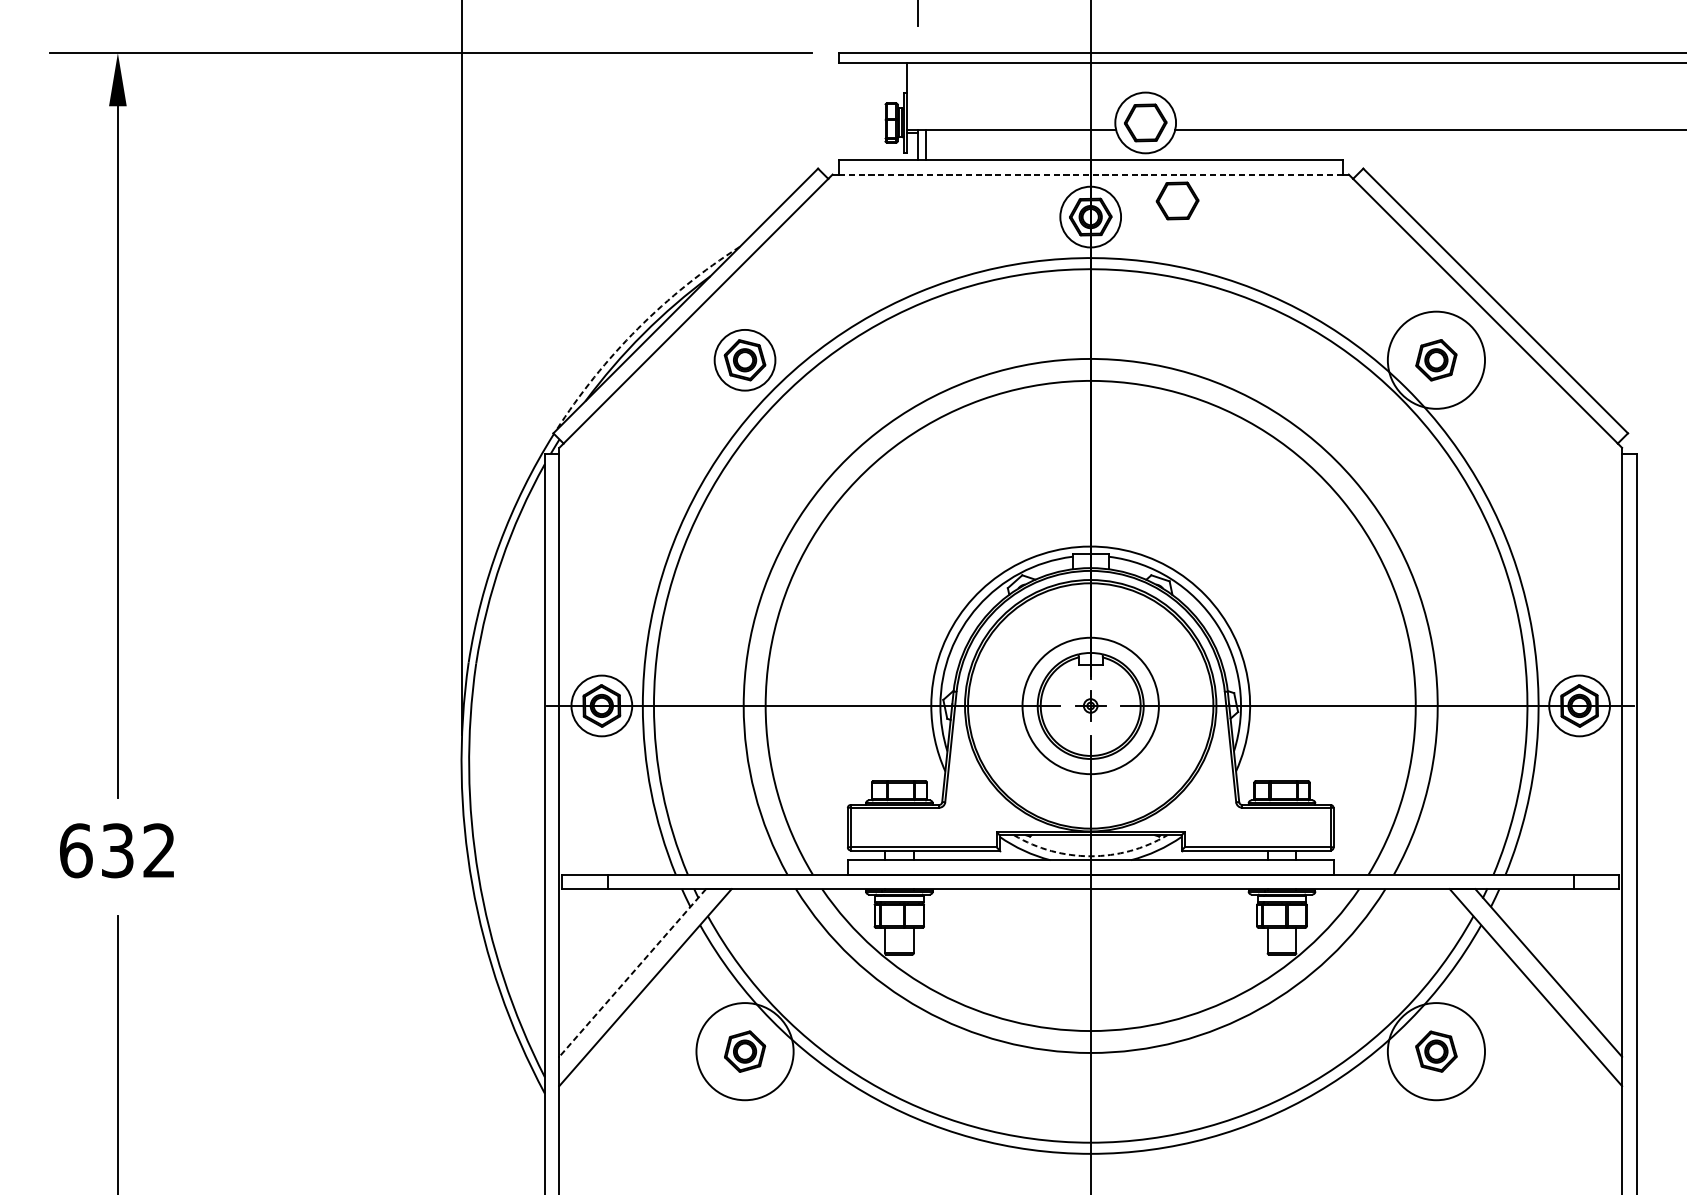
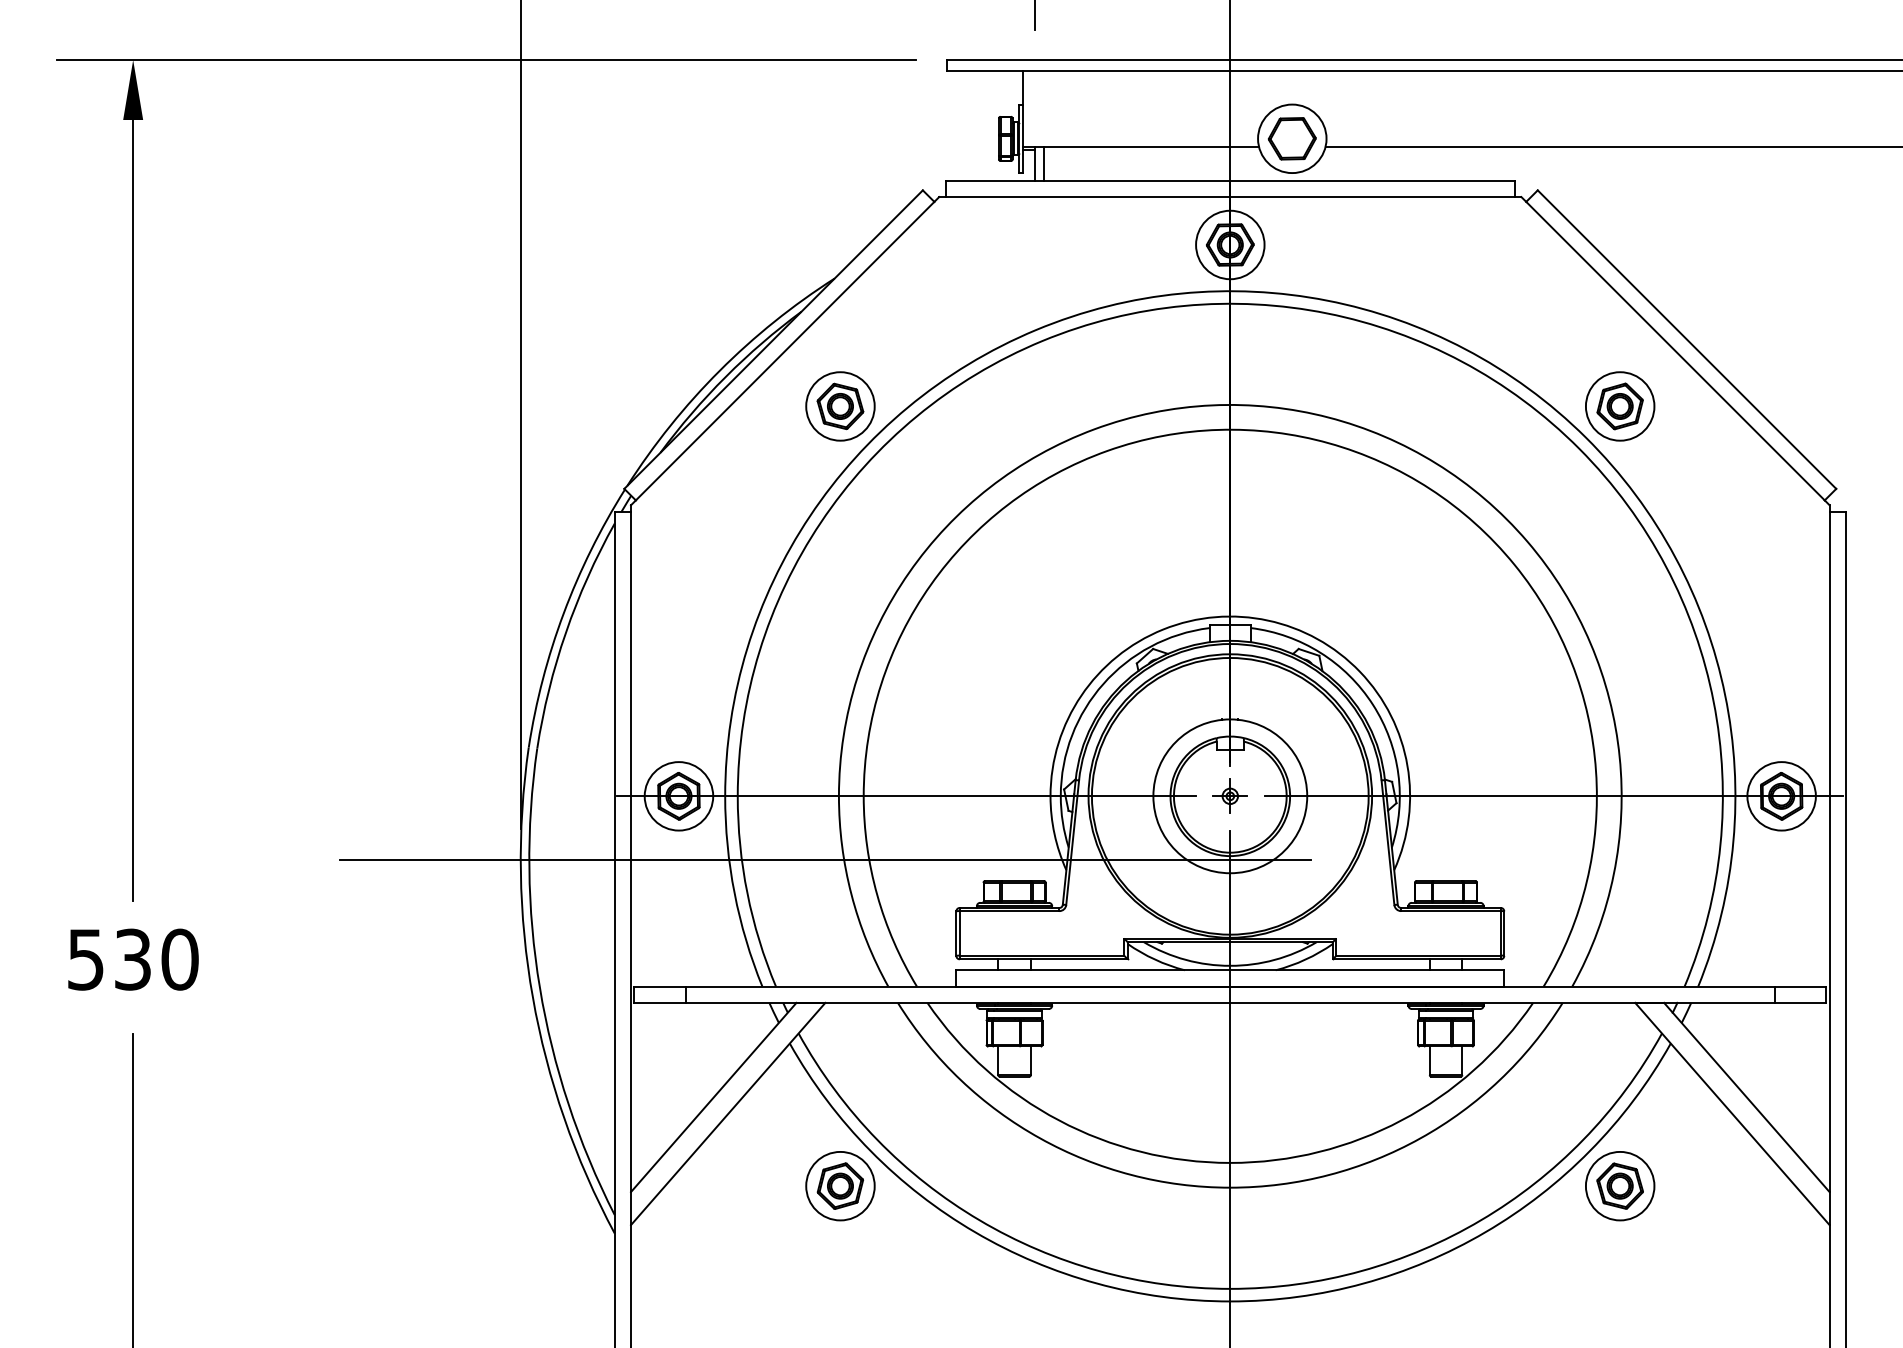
line: (1090, 174) -> (1229, 197), dashed -> solid
part: (1177, 200) -> (1328, 226), removed
arc: (637, 328) -> (719, 370), dashed -> solid
circle: (1435, 360) -> (1619, 406), size x0.62
line: (731, 761) -> (825, 859), added
text: (117, 850) -> (132, 959), 632 -> 530
arc: (1090, 855) -> (1230, 965), dashed -> solid
line: (632, 973) -> (713, 1097), dashed -> solid
circle: (745, 1051) -> (840, 1185), size x0.62
circle: (1435, 1051) -> (1619, 1185), size x0.62

